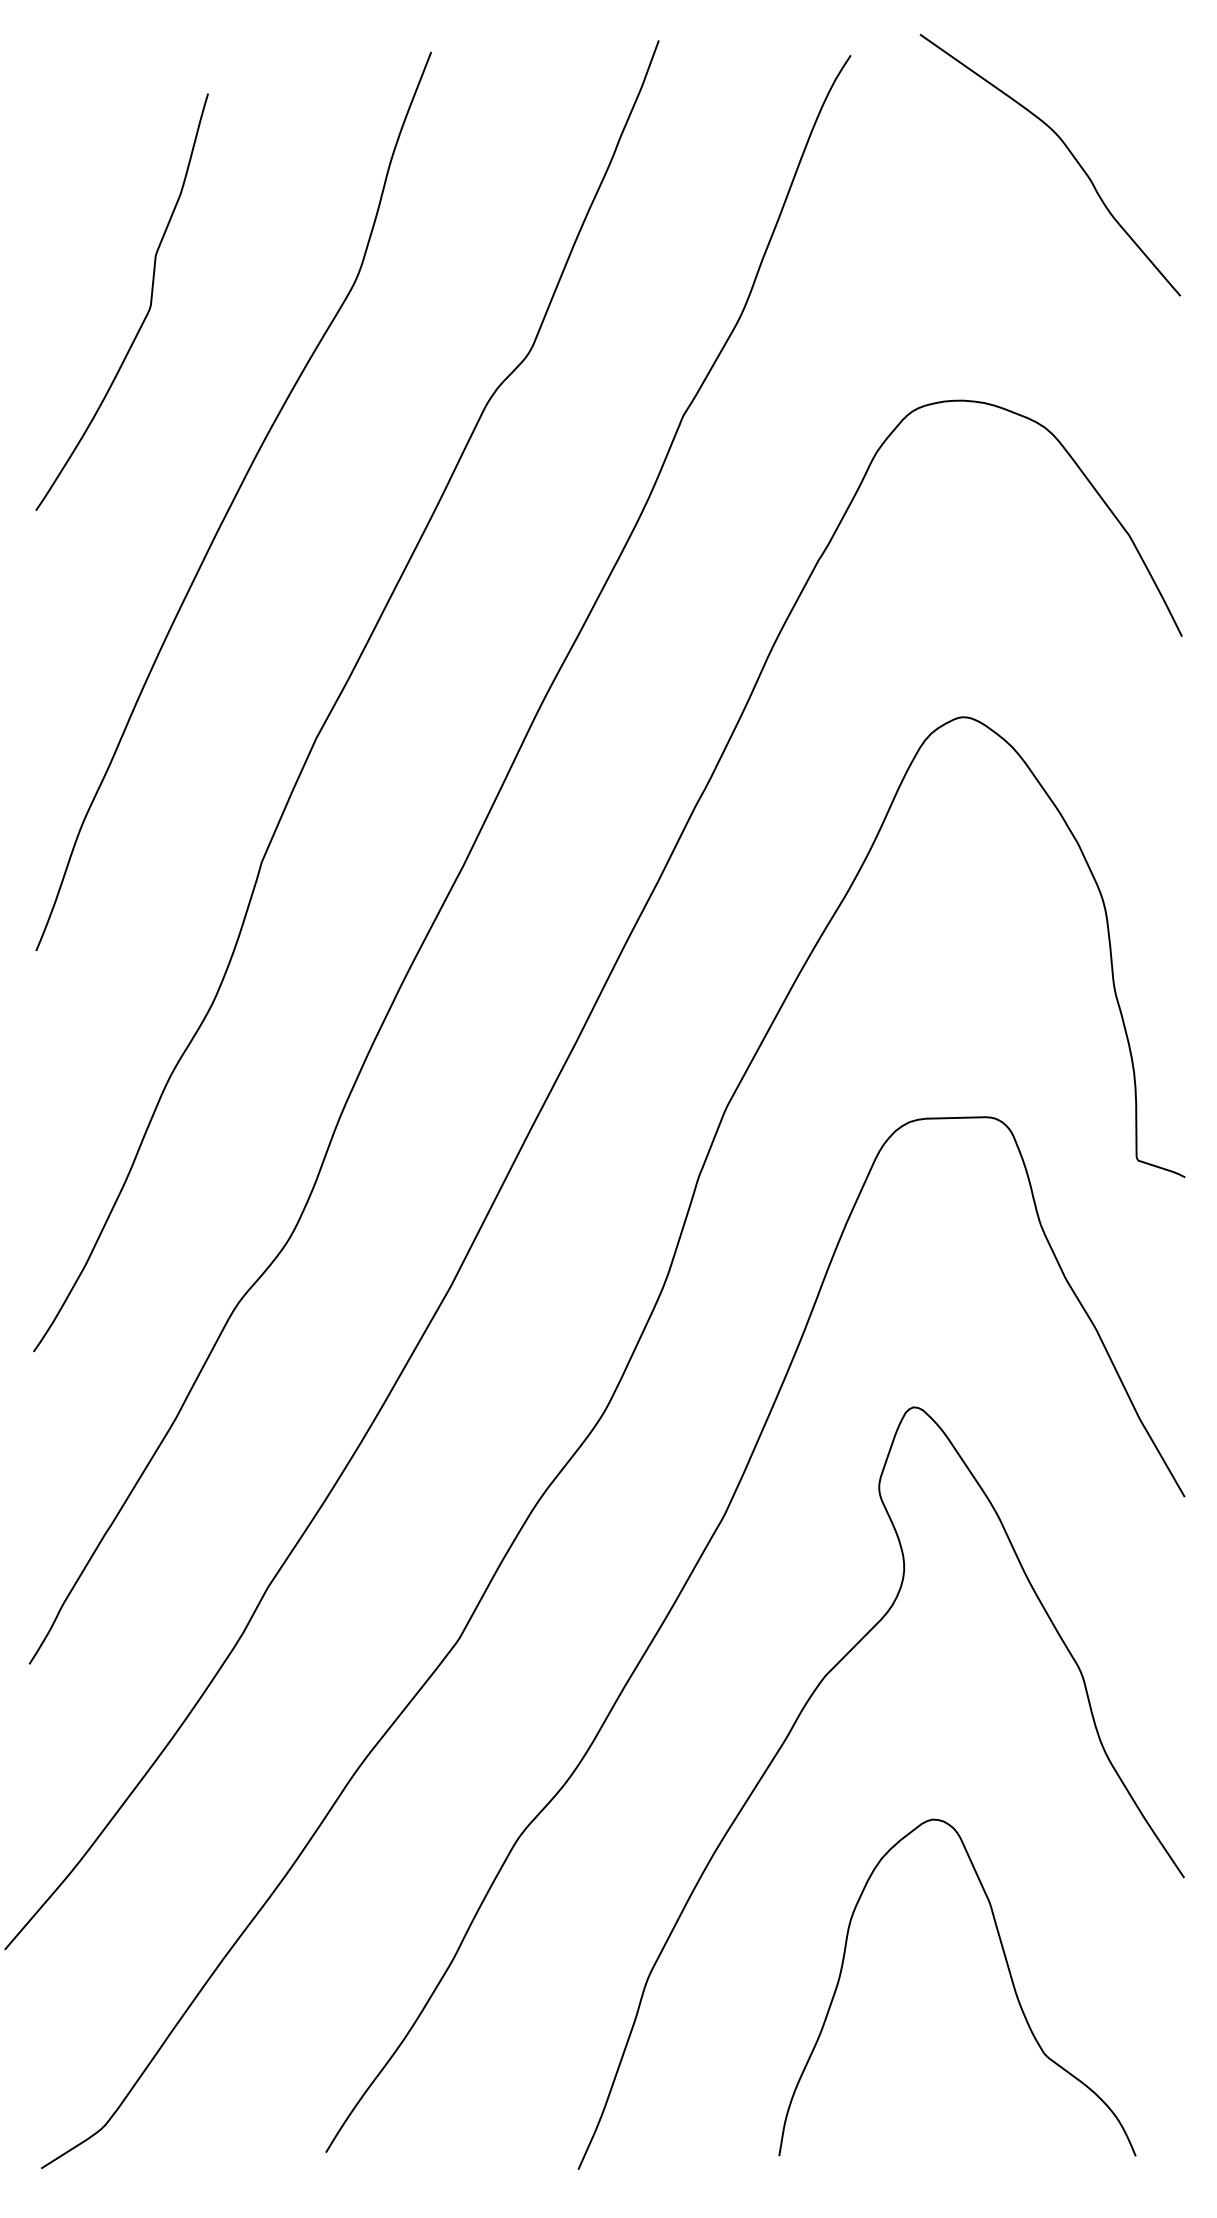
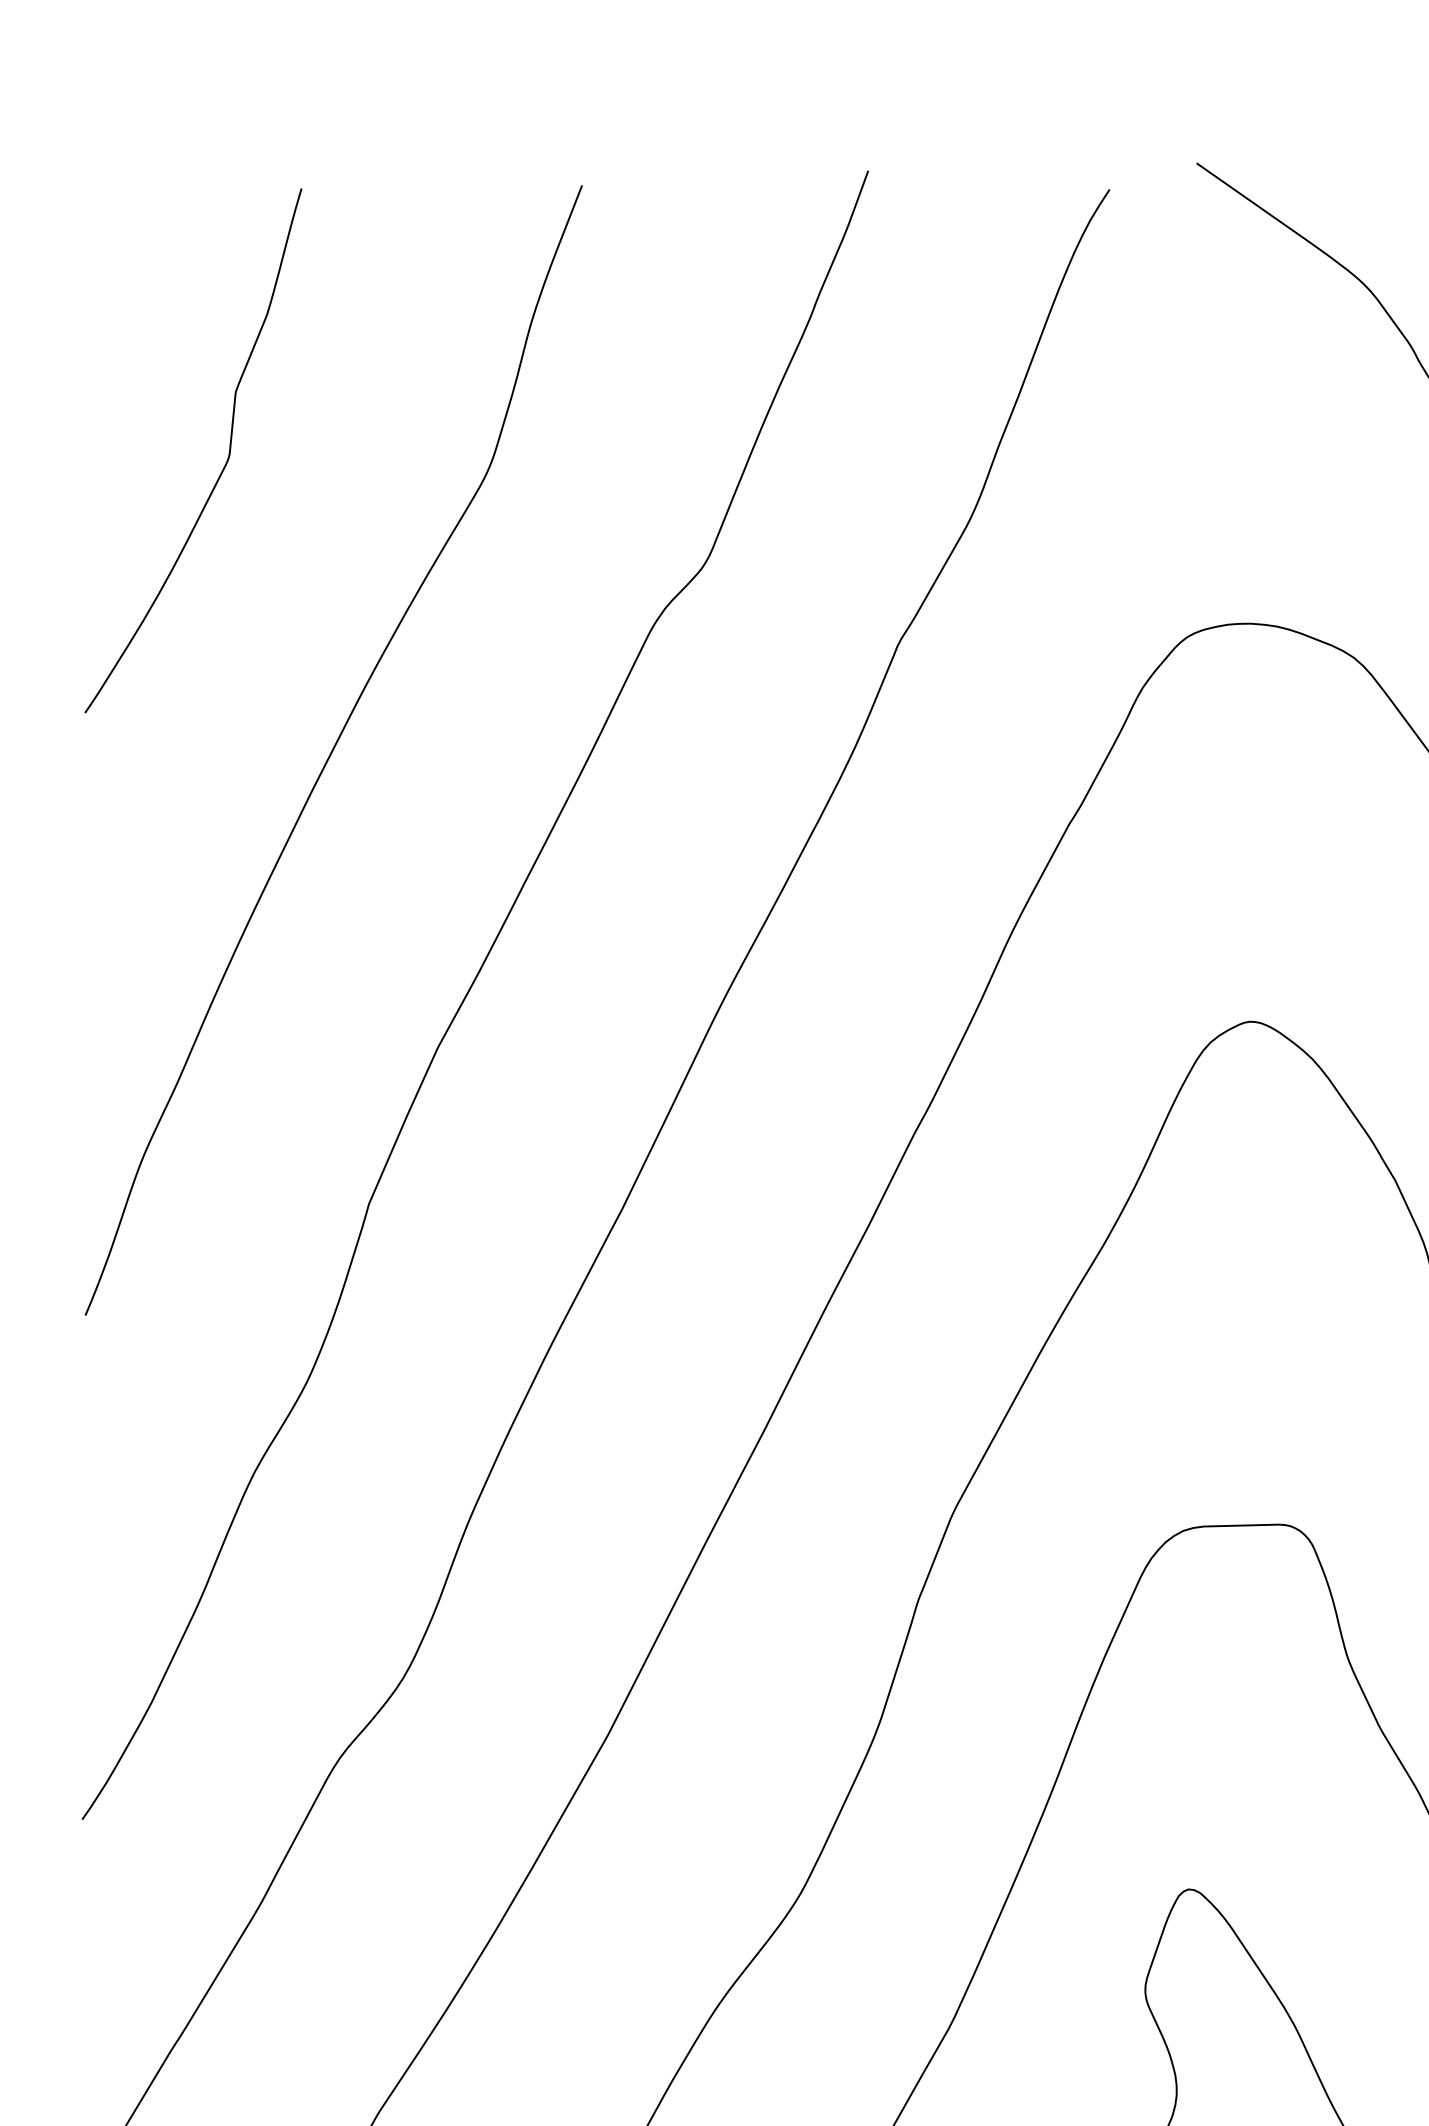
curve: (146, 313) -> (224, 465), moved

